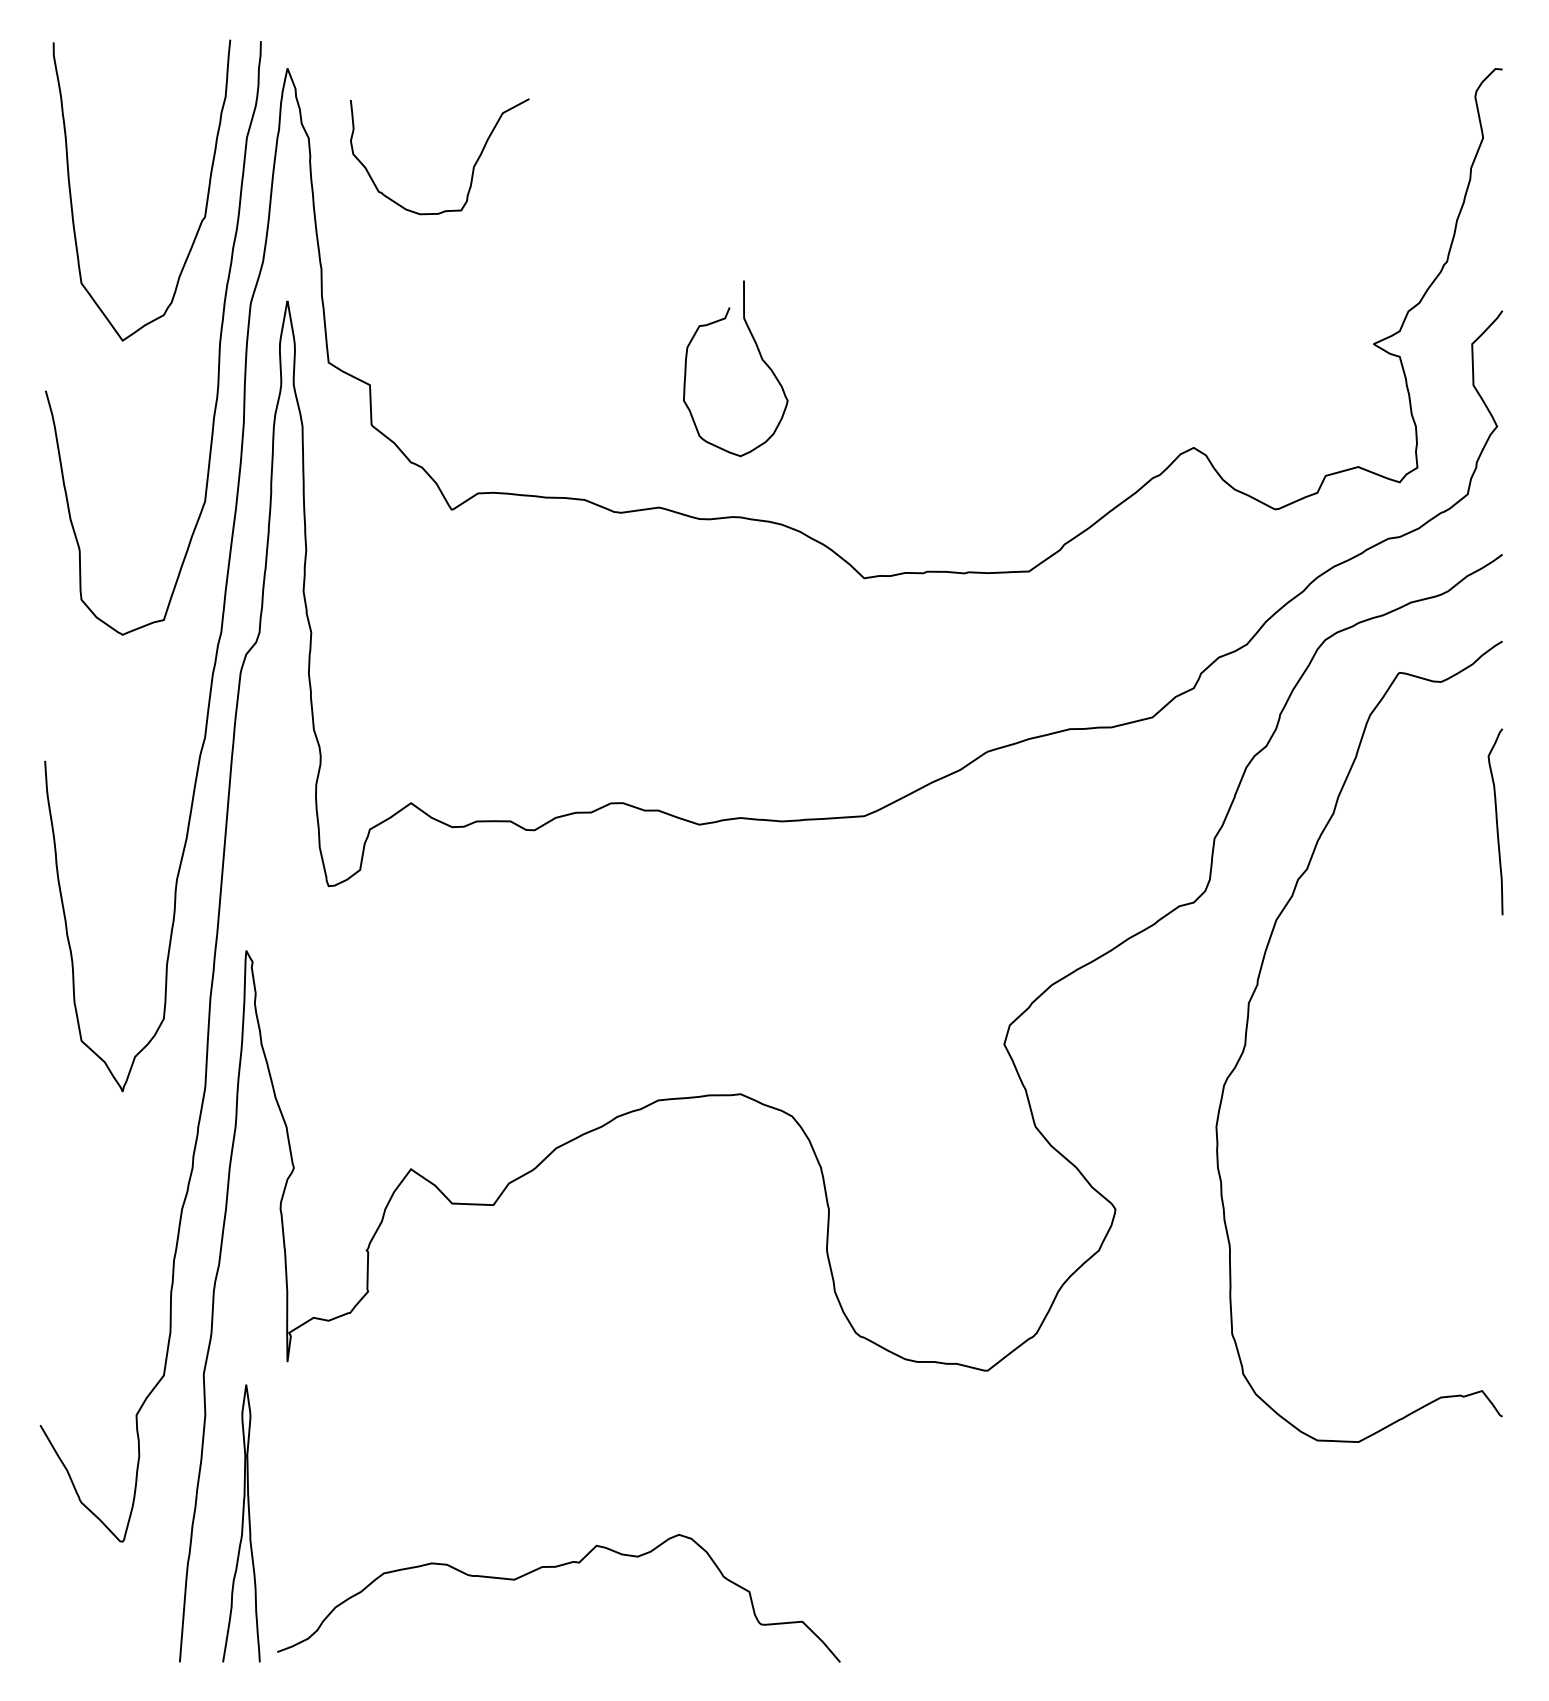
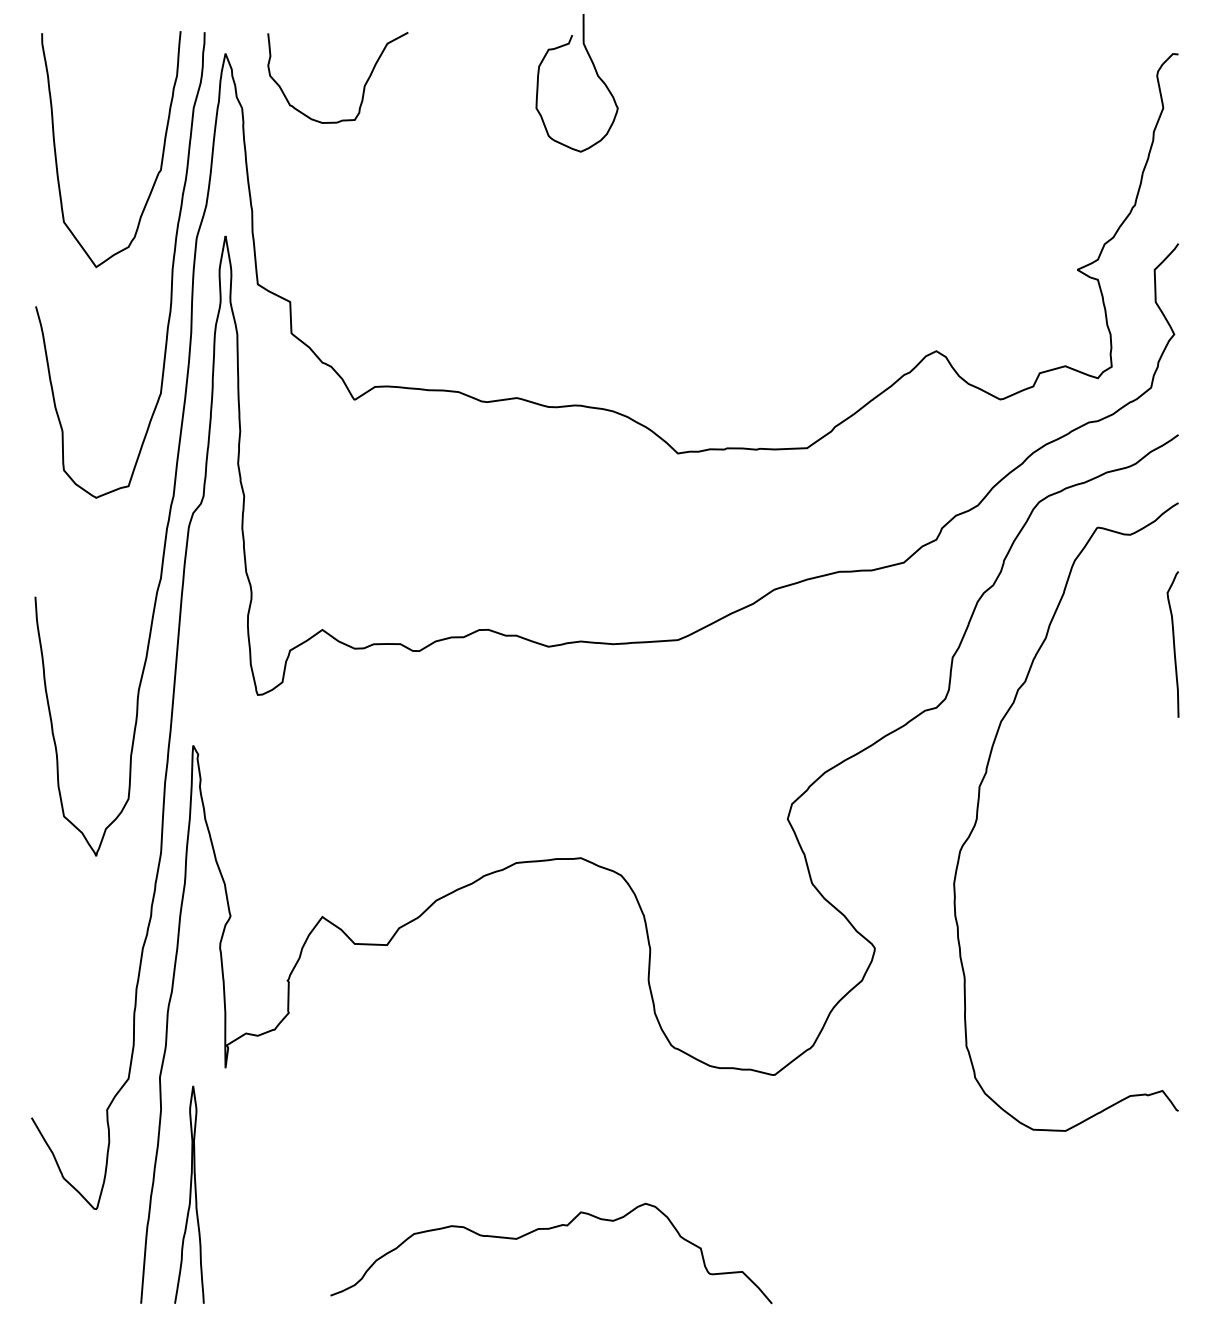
curve: (472, 167) -> (363, 86), moved
curve: (760, 358) -> (596, 75), moved
curve: (557, 1567) -> (550, 1229), moved

